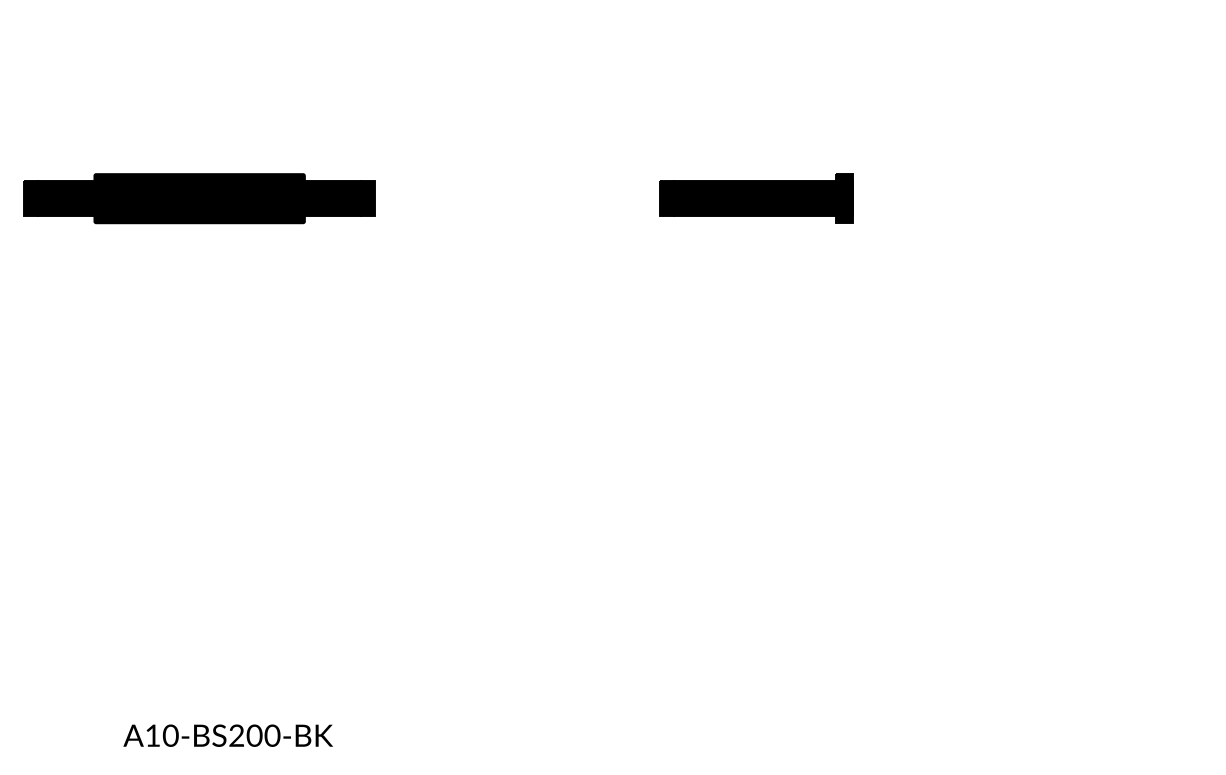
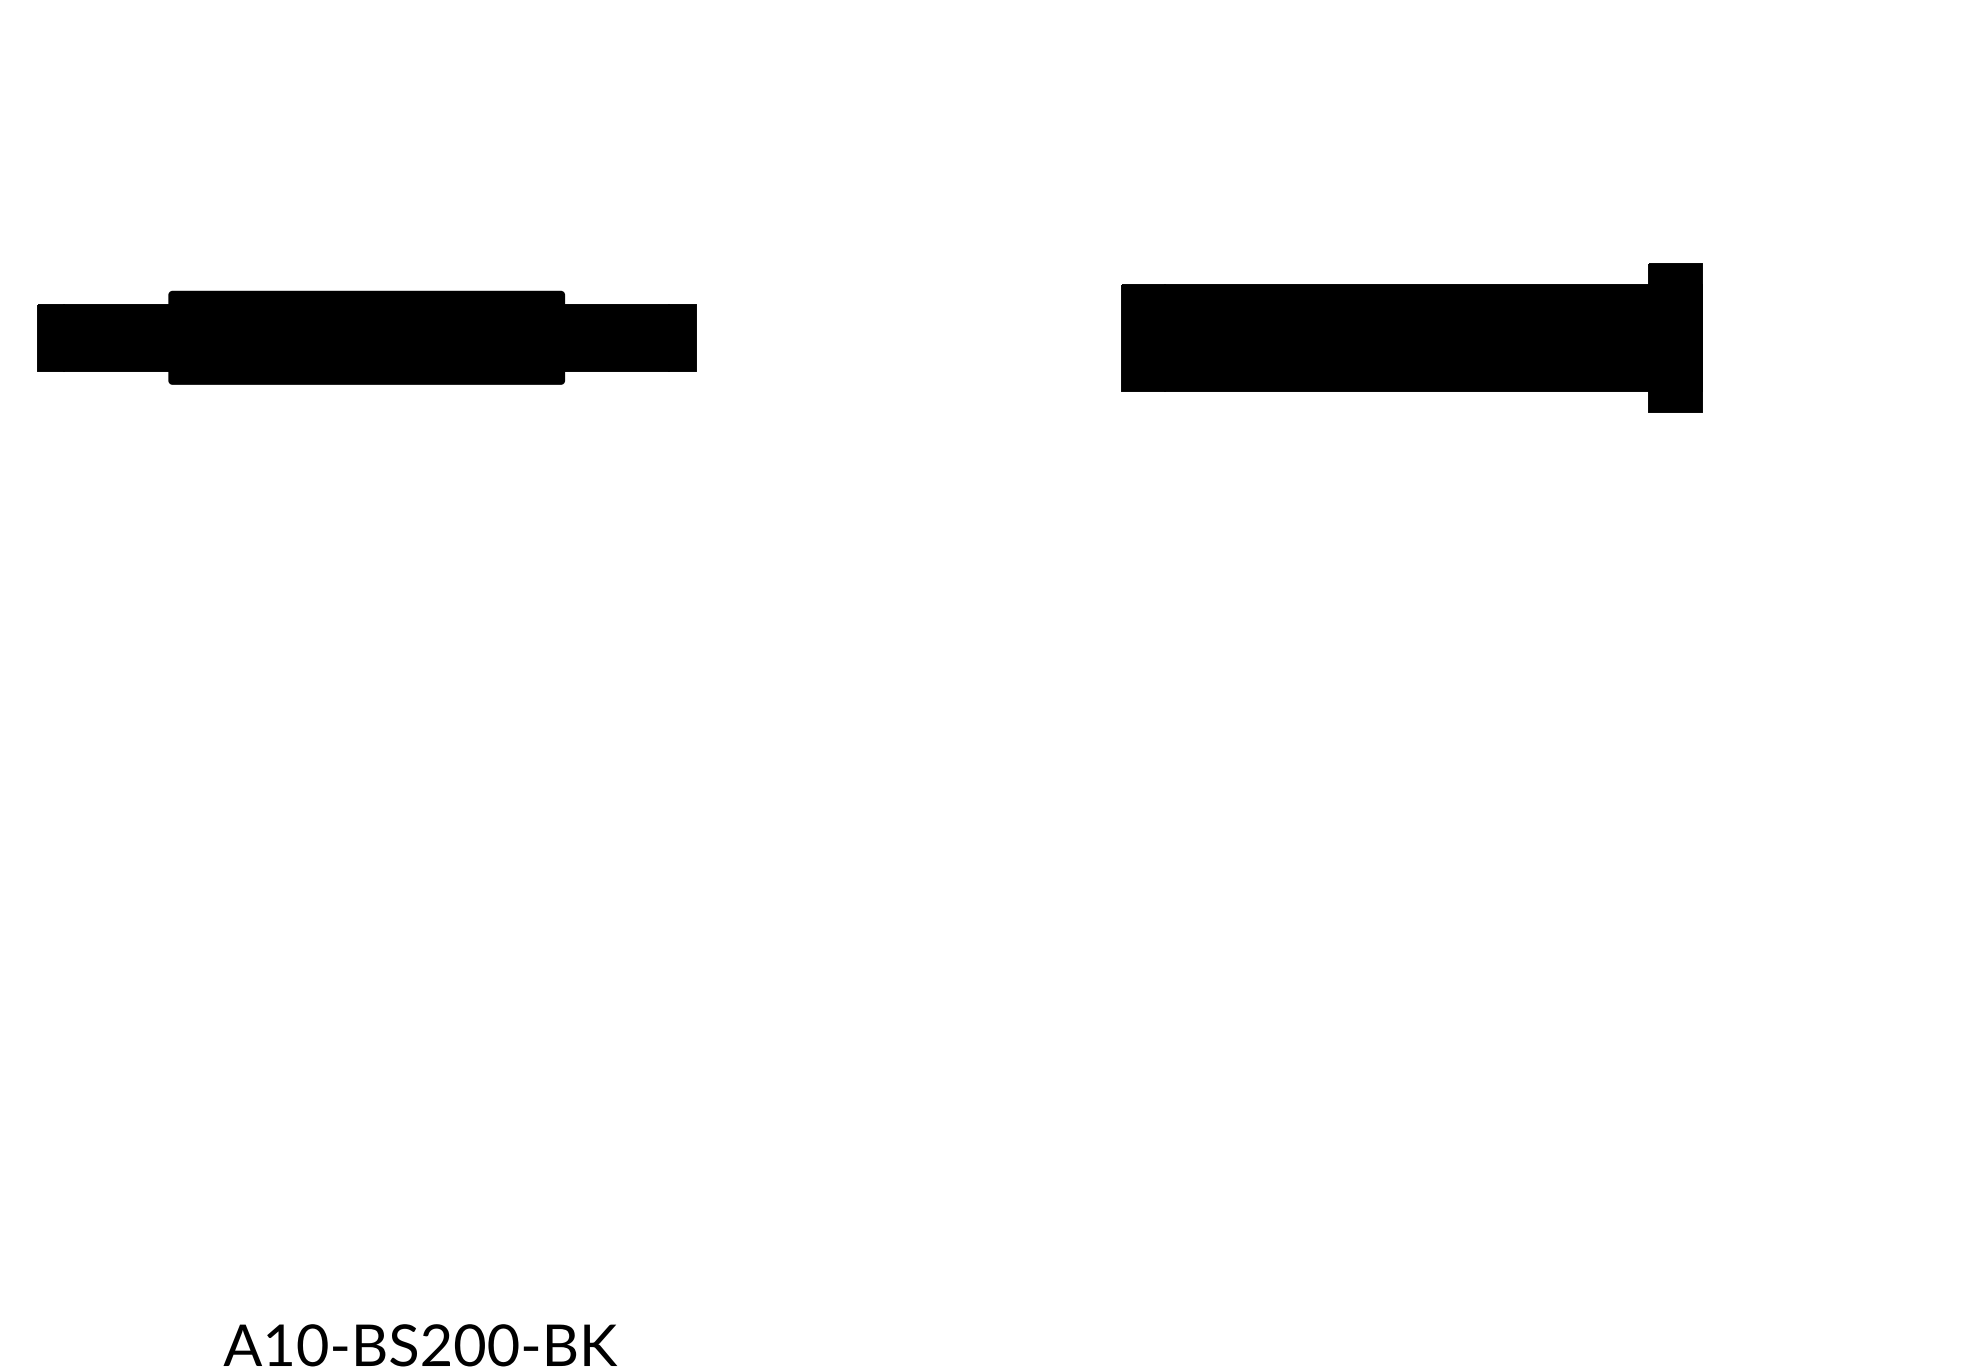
part: (756, 198) -> (1411, 337), size x1.6

